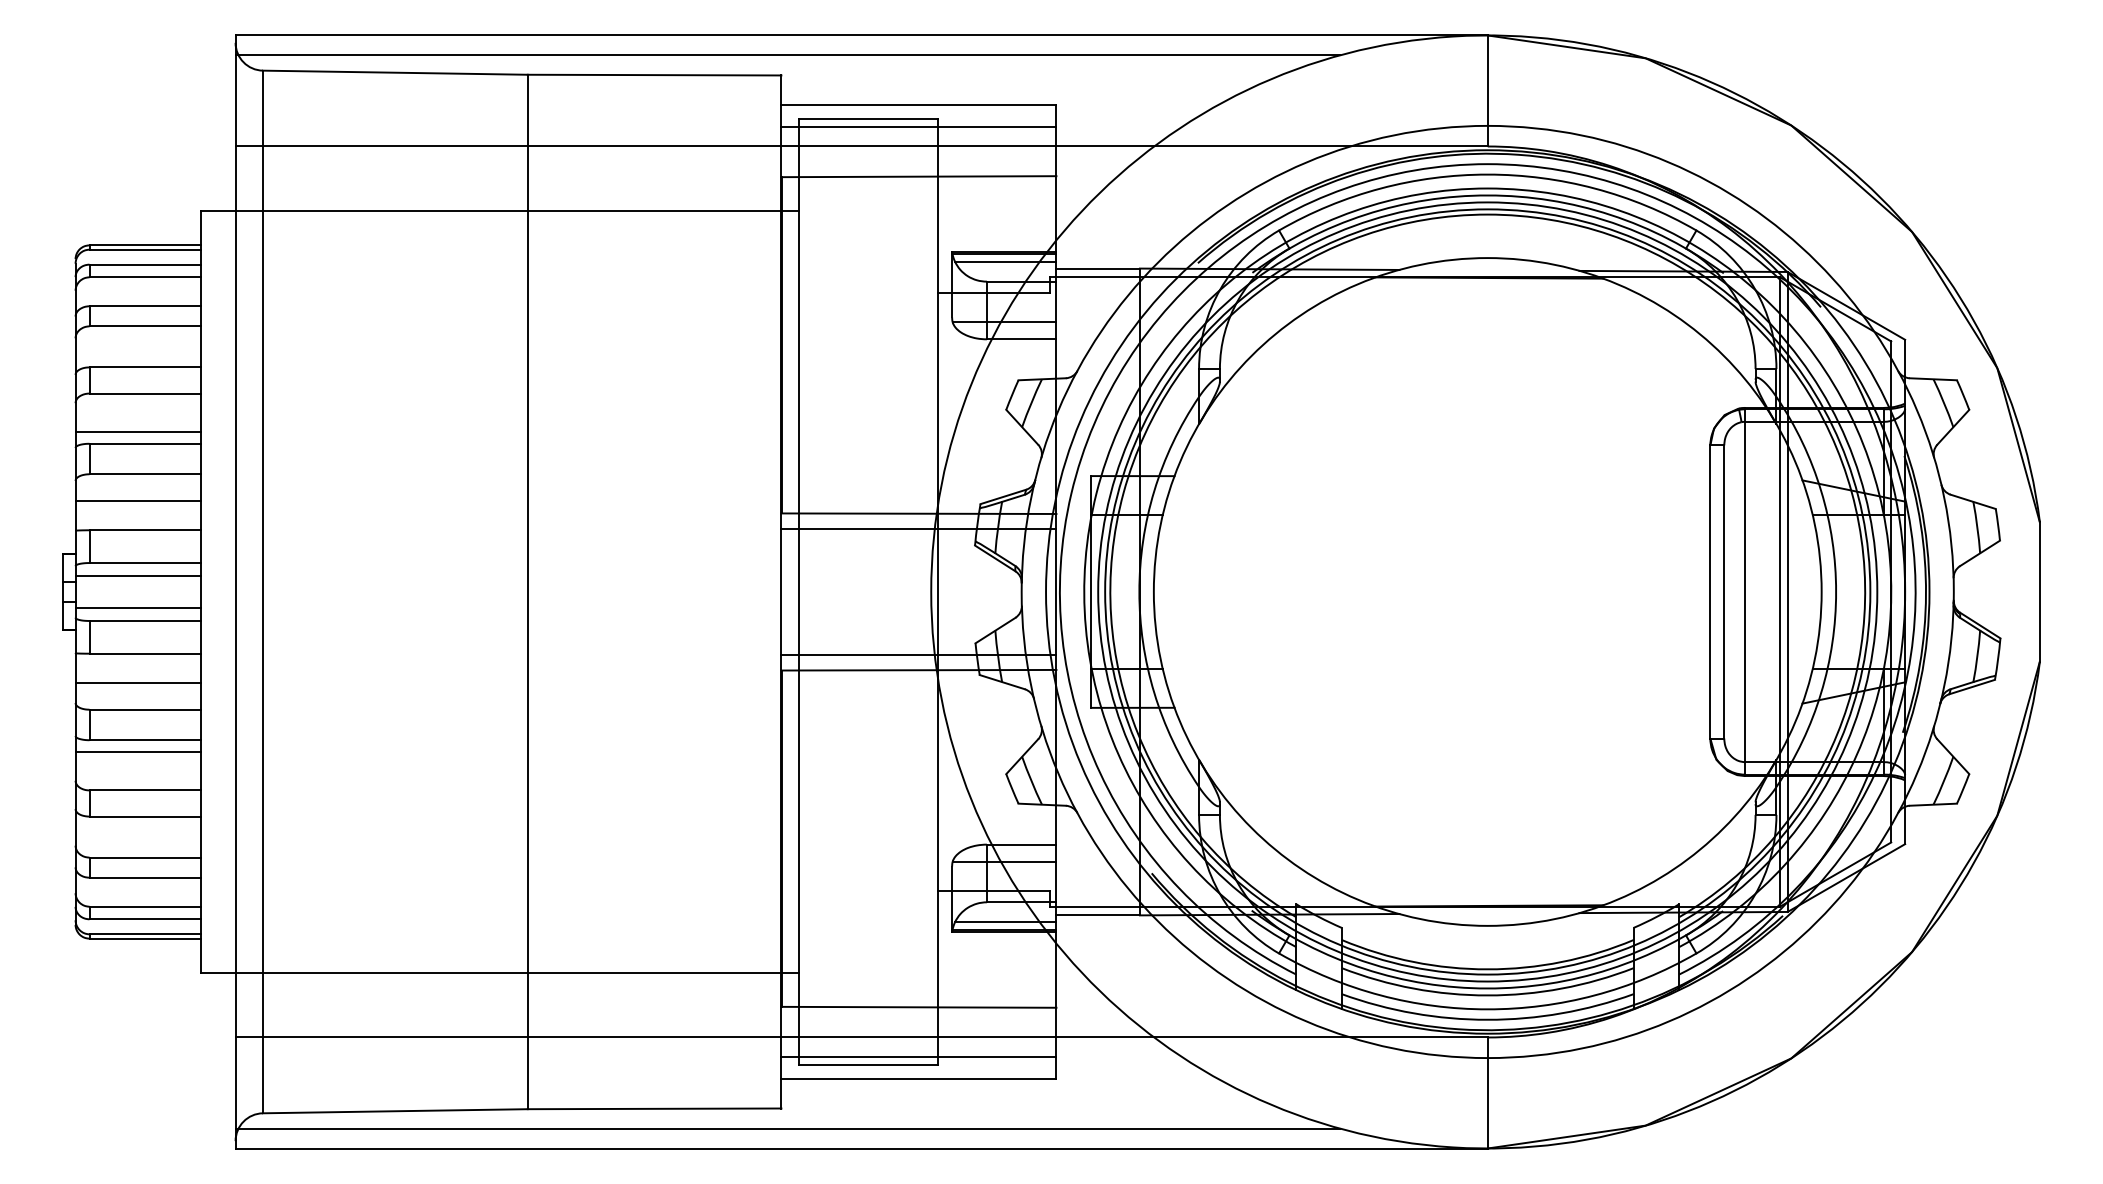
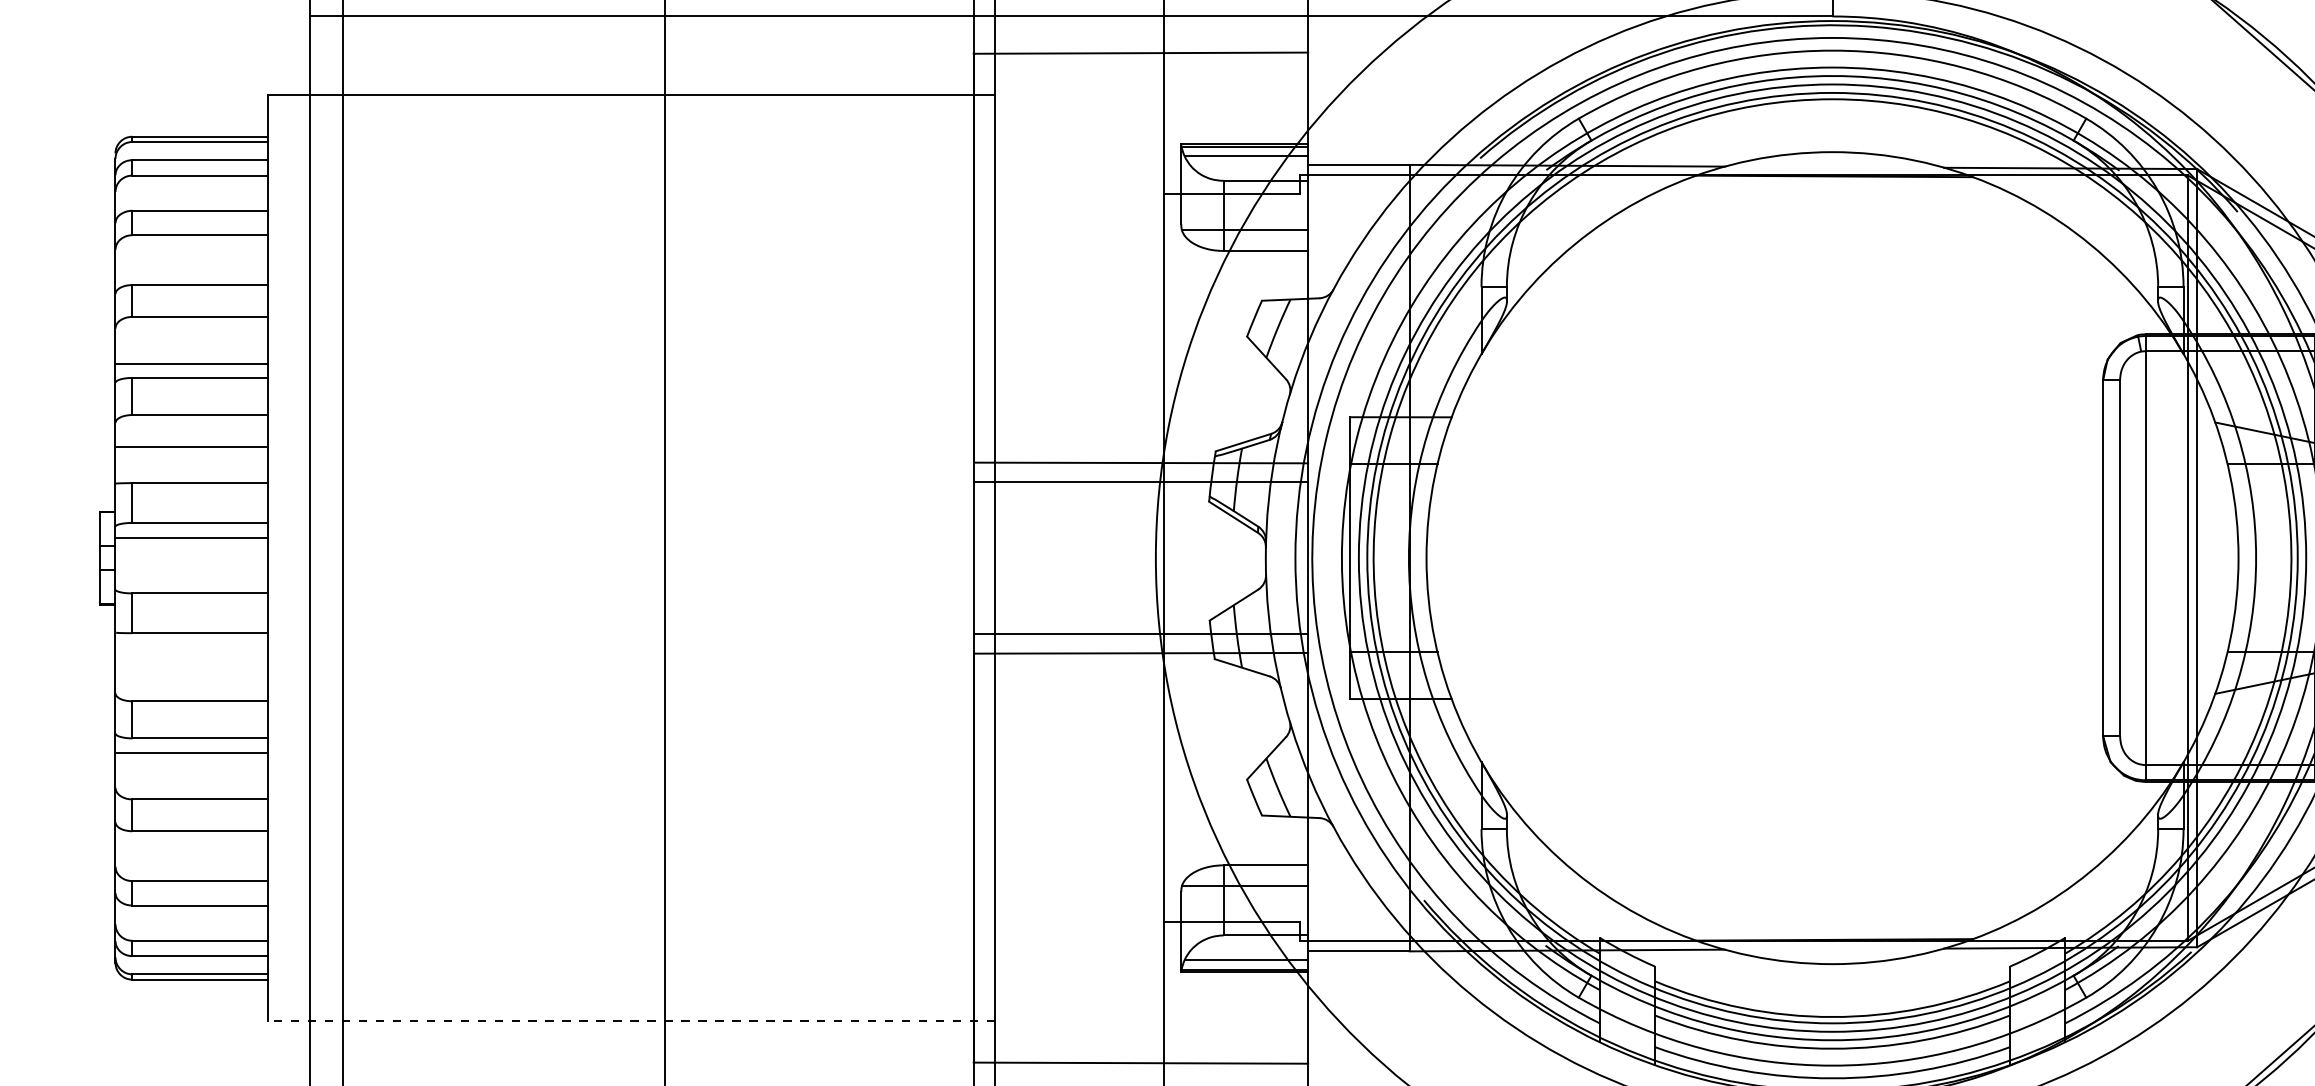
line: (137, 608) -> (190, 578), removed
line: (137, 683) -> (190, 669), removed
line: (499, 972) -> (630, 1020), solid -> dashed

